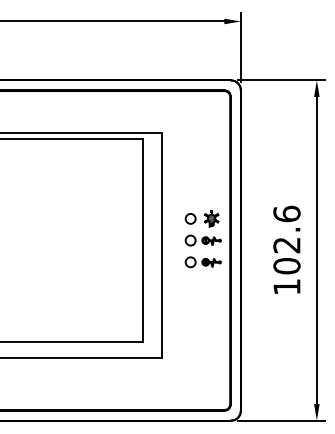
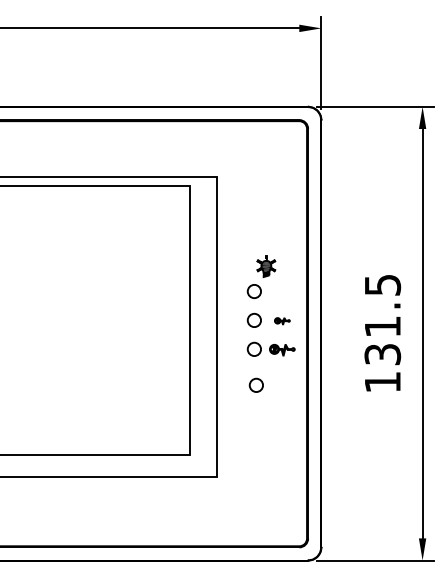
part: (211, 218) -> (266, 266), moved
text: (286, 239) -> (382, 319), 102.6 -> 131.5
part: (211, 241) -> (282, 321), size x0.6
circle: (191, 288) -> (255, 384), added

